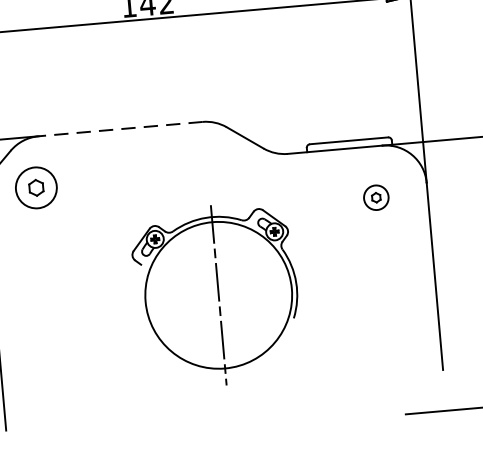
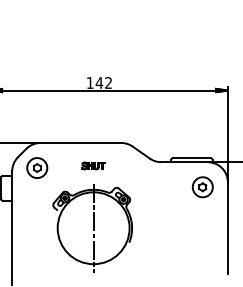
line: (119, 128) -> (80, 142), dashed -> solid
part: (150, 172) -> (93, 165), added
part: (375, 198) -> (202, 187), size x1.67
part: (216, 296) -> (92, 228), moved

